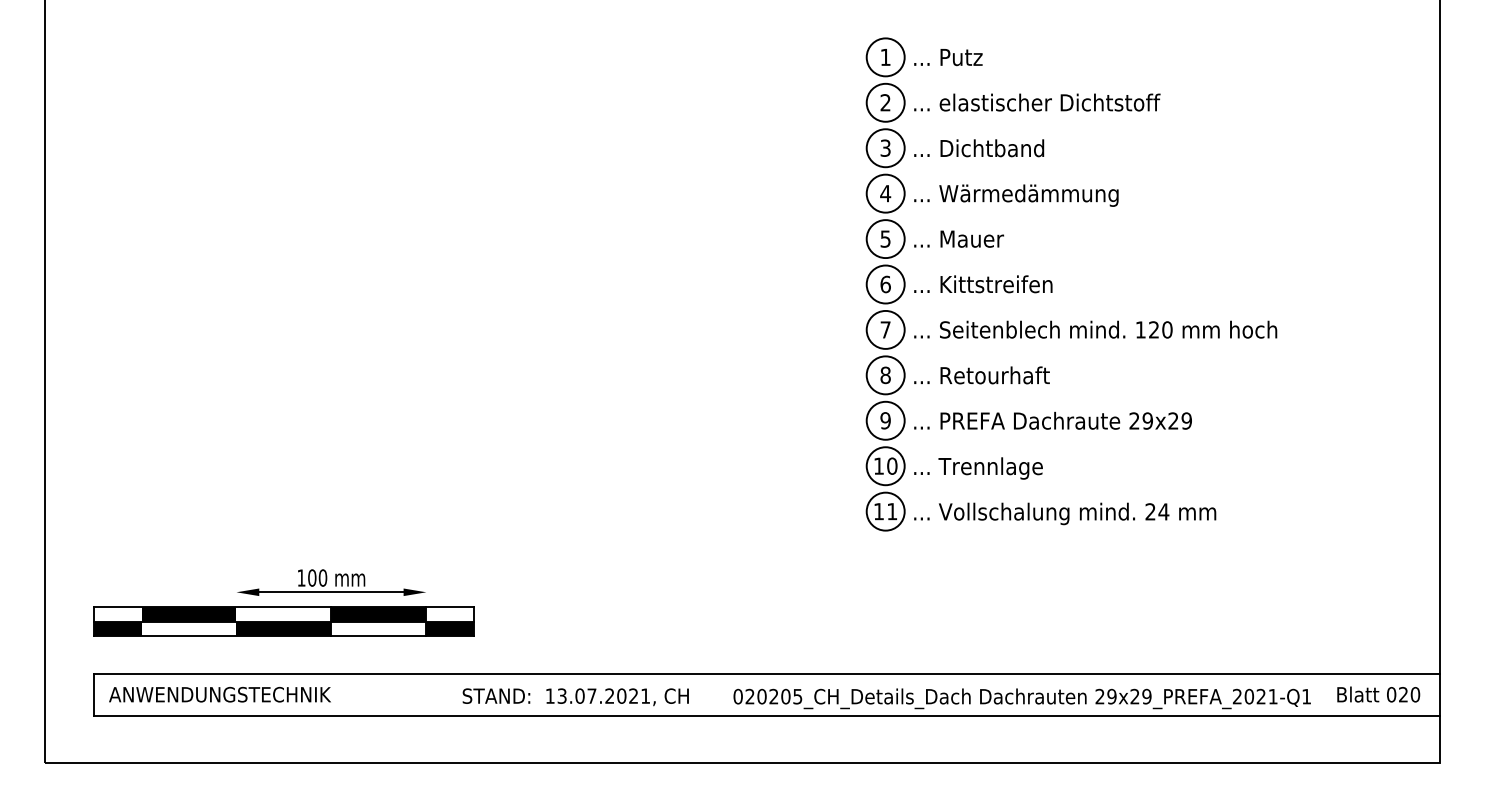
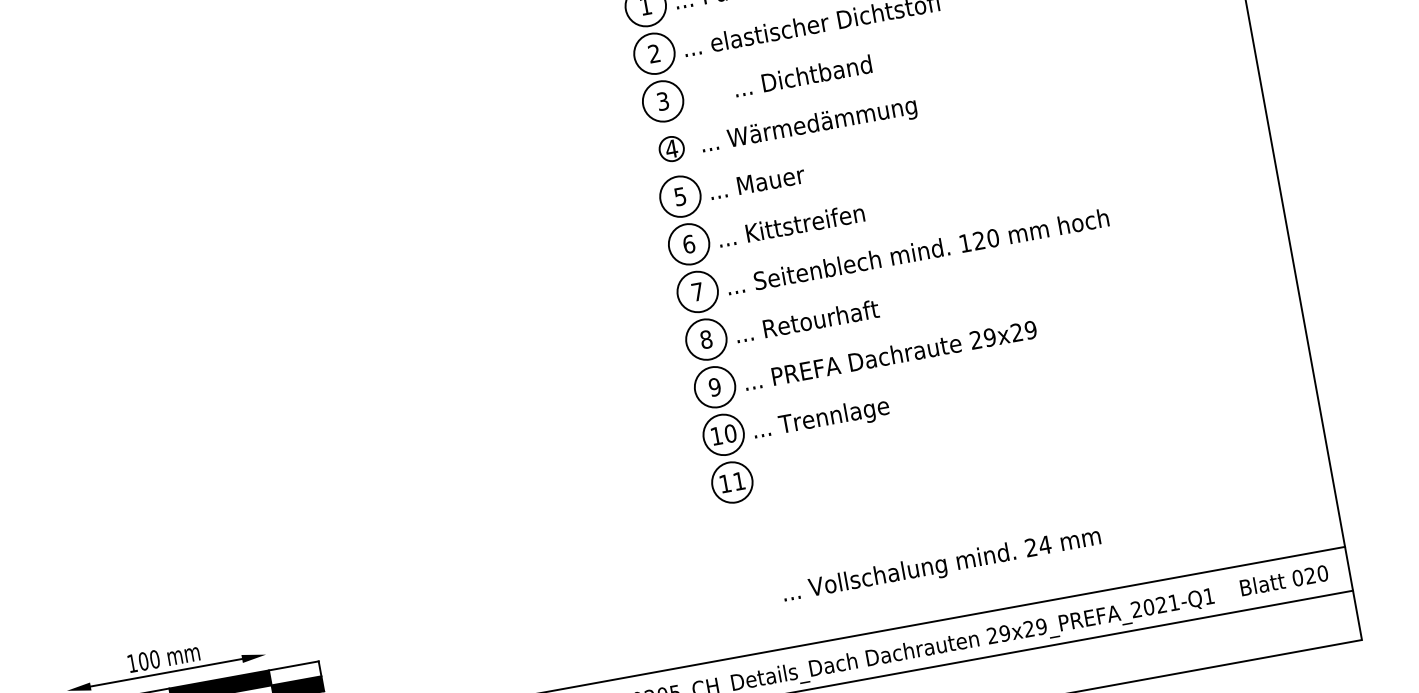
text: (979, 148) -> (803, 76), moved
circle: (885, 193) -> (671, 148), size x0.6
text: (1065, 513) -> (942, 565), moved

